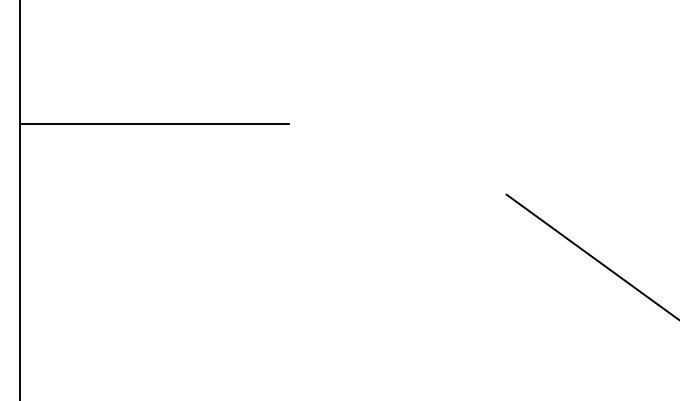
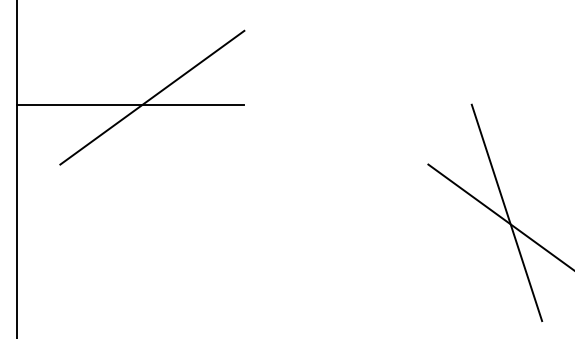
line: (180, 115) -> (152, 97), added
line: (599, 251) -> (506, 212), added

